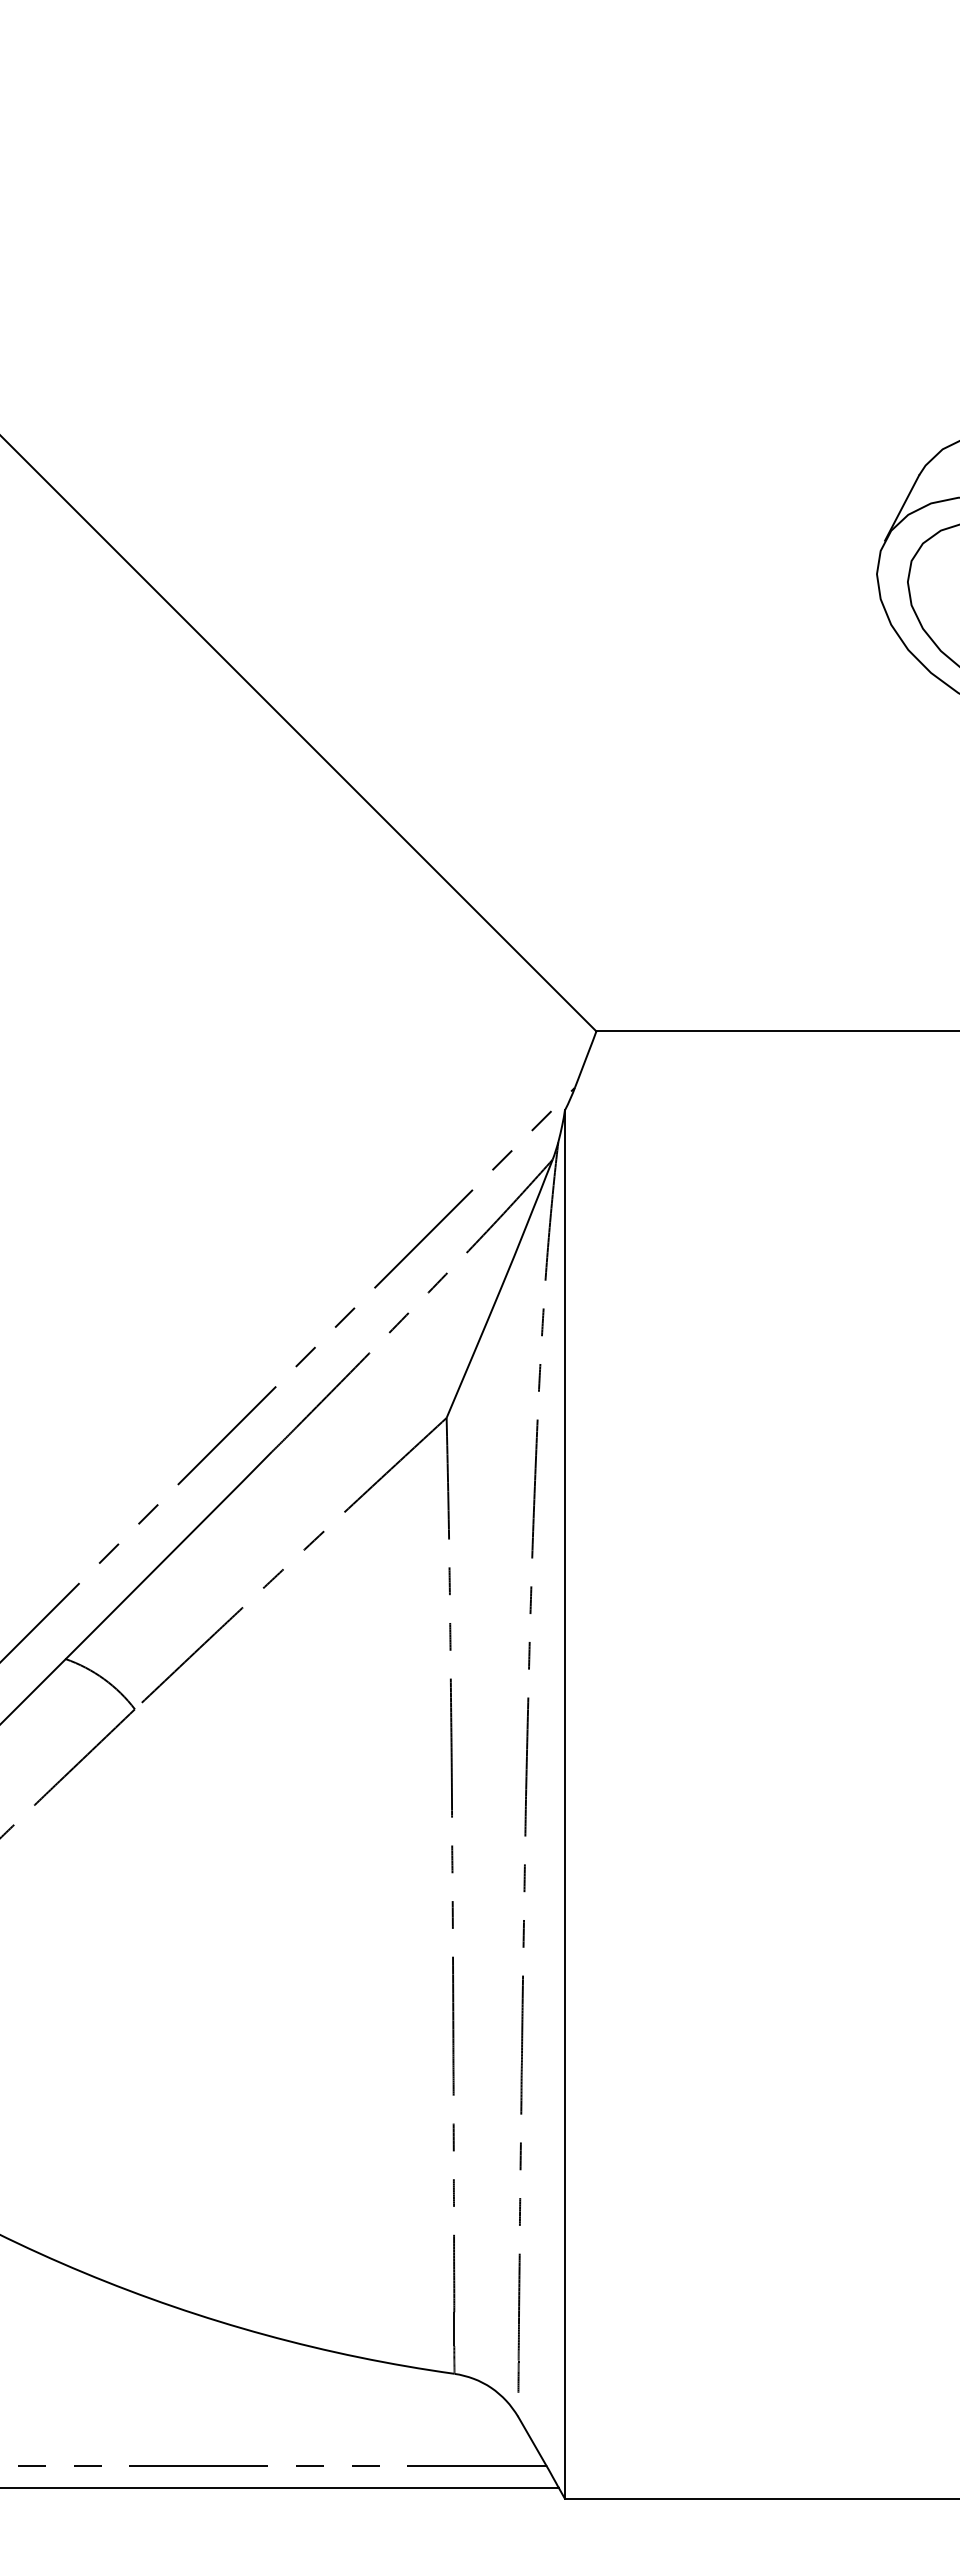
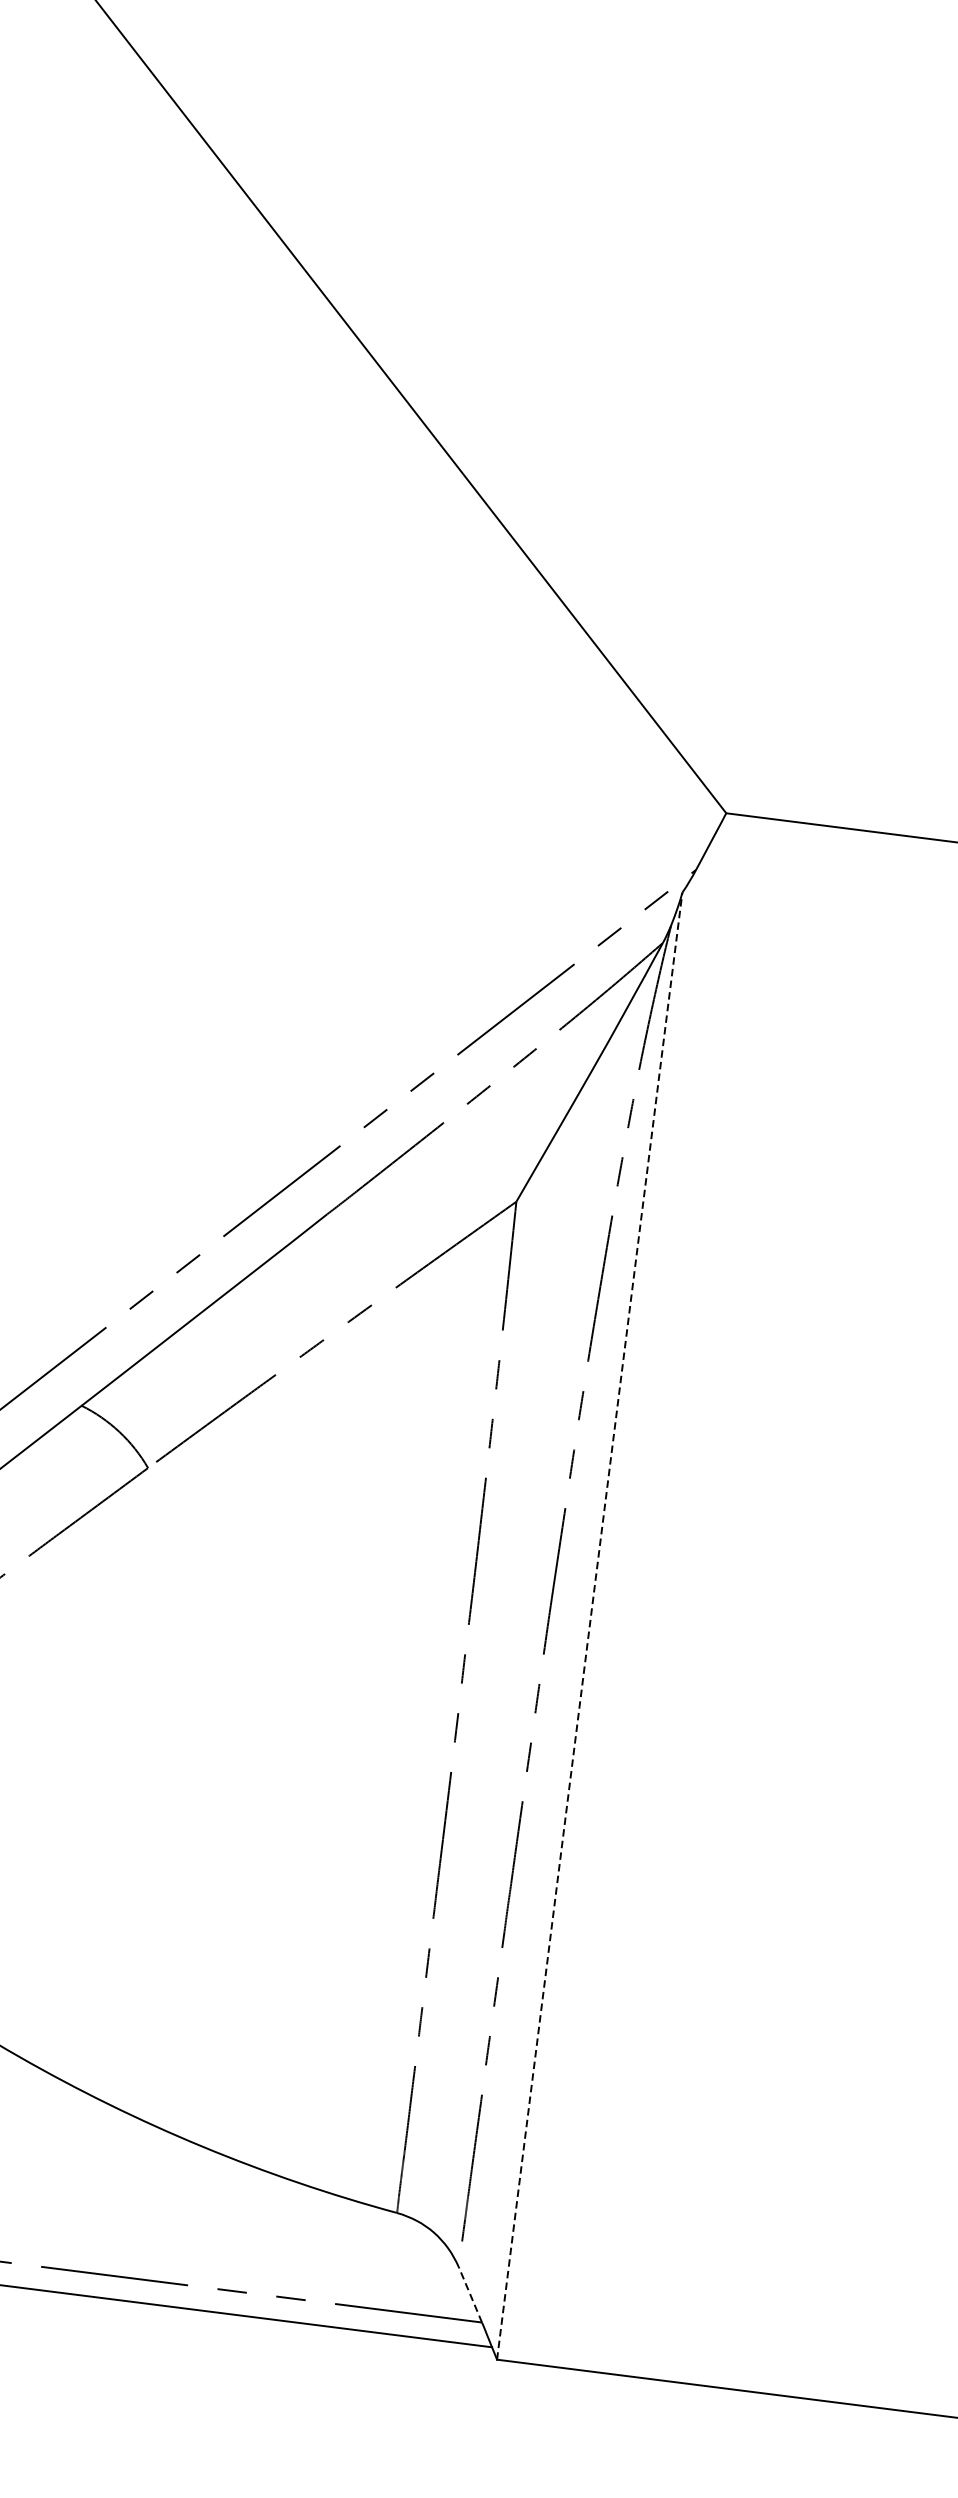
line: (564, 1804) -> (589, 1625), solid -> dashed
line: (532, 2440) -> (470, 2293), solid -> dashed

